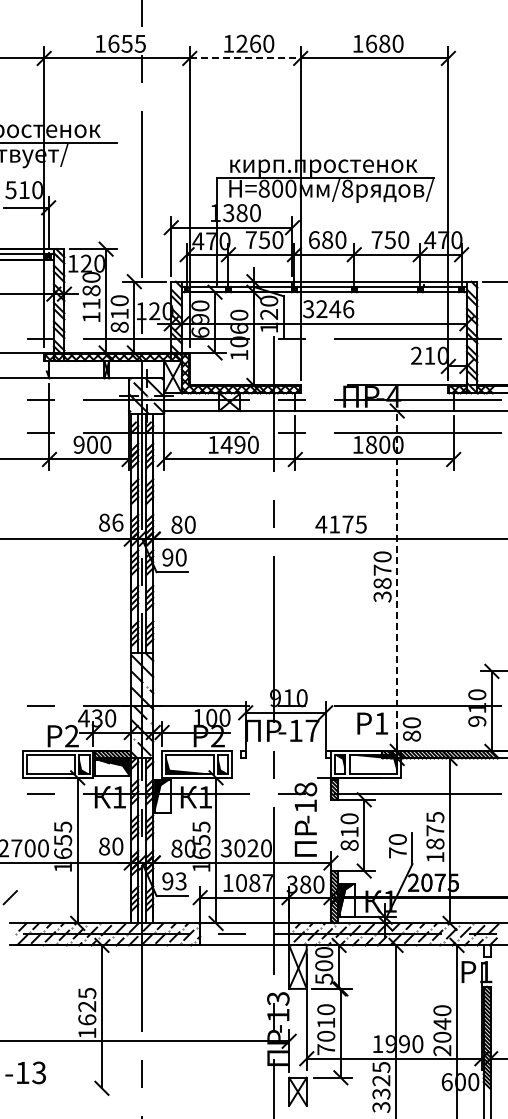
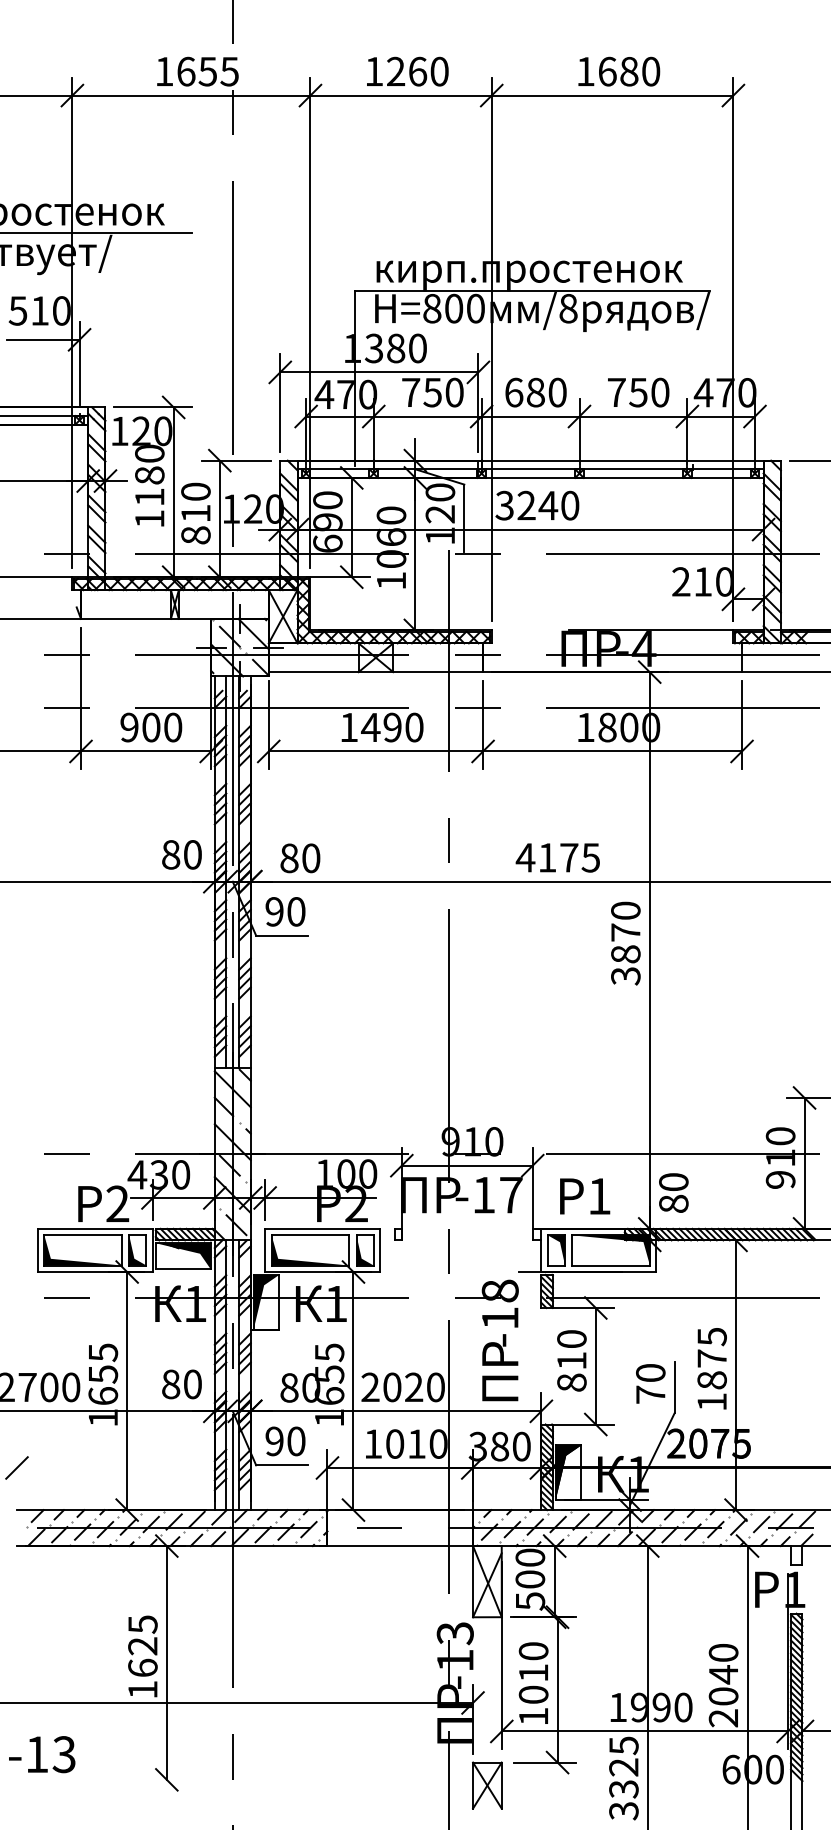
line: (245, 58) -> (401, 95), dashed -> solid
text: (348, 309) -> (570, 506), 3246 -> 3240
text: (117, 522) -> (192, 854), 86 -> 80
line: (397, 580) -> (650, 949), dashed -> solid
text: (372, 723) -> (584, 1196), moved
fill: (50, 764) -> (82, 1250), added
text: (226, 848) -> (370, 1387), 3020 -> 2020
text: (180, 881) -> (295, 1441), 93 -> 90
text: (260, 883) -> (426, 1444), 1087 -> 1010
text: (325, 1049) -> (532, 1716), 7010 -> 1010

